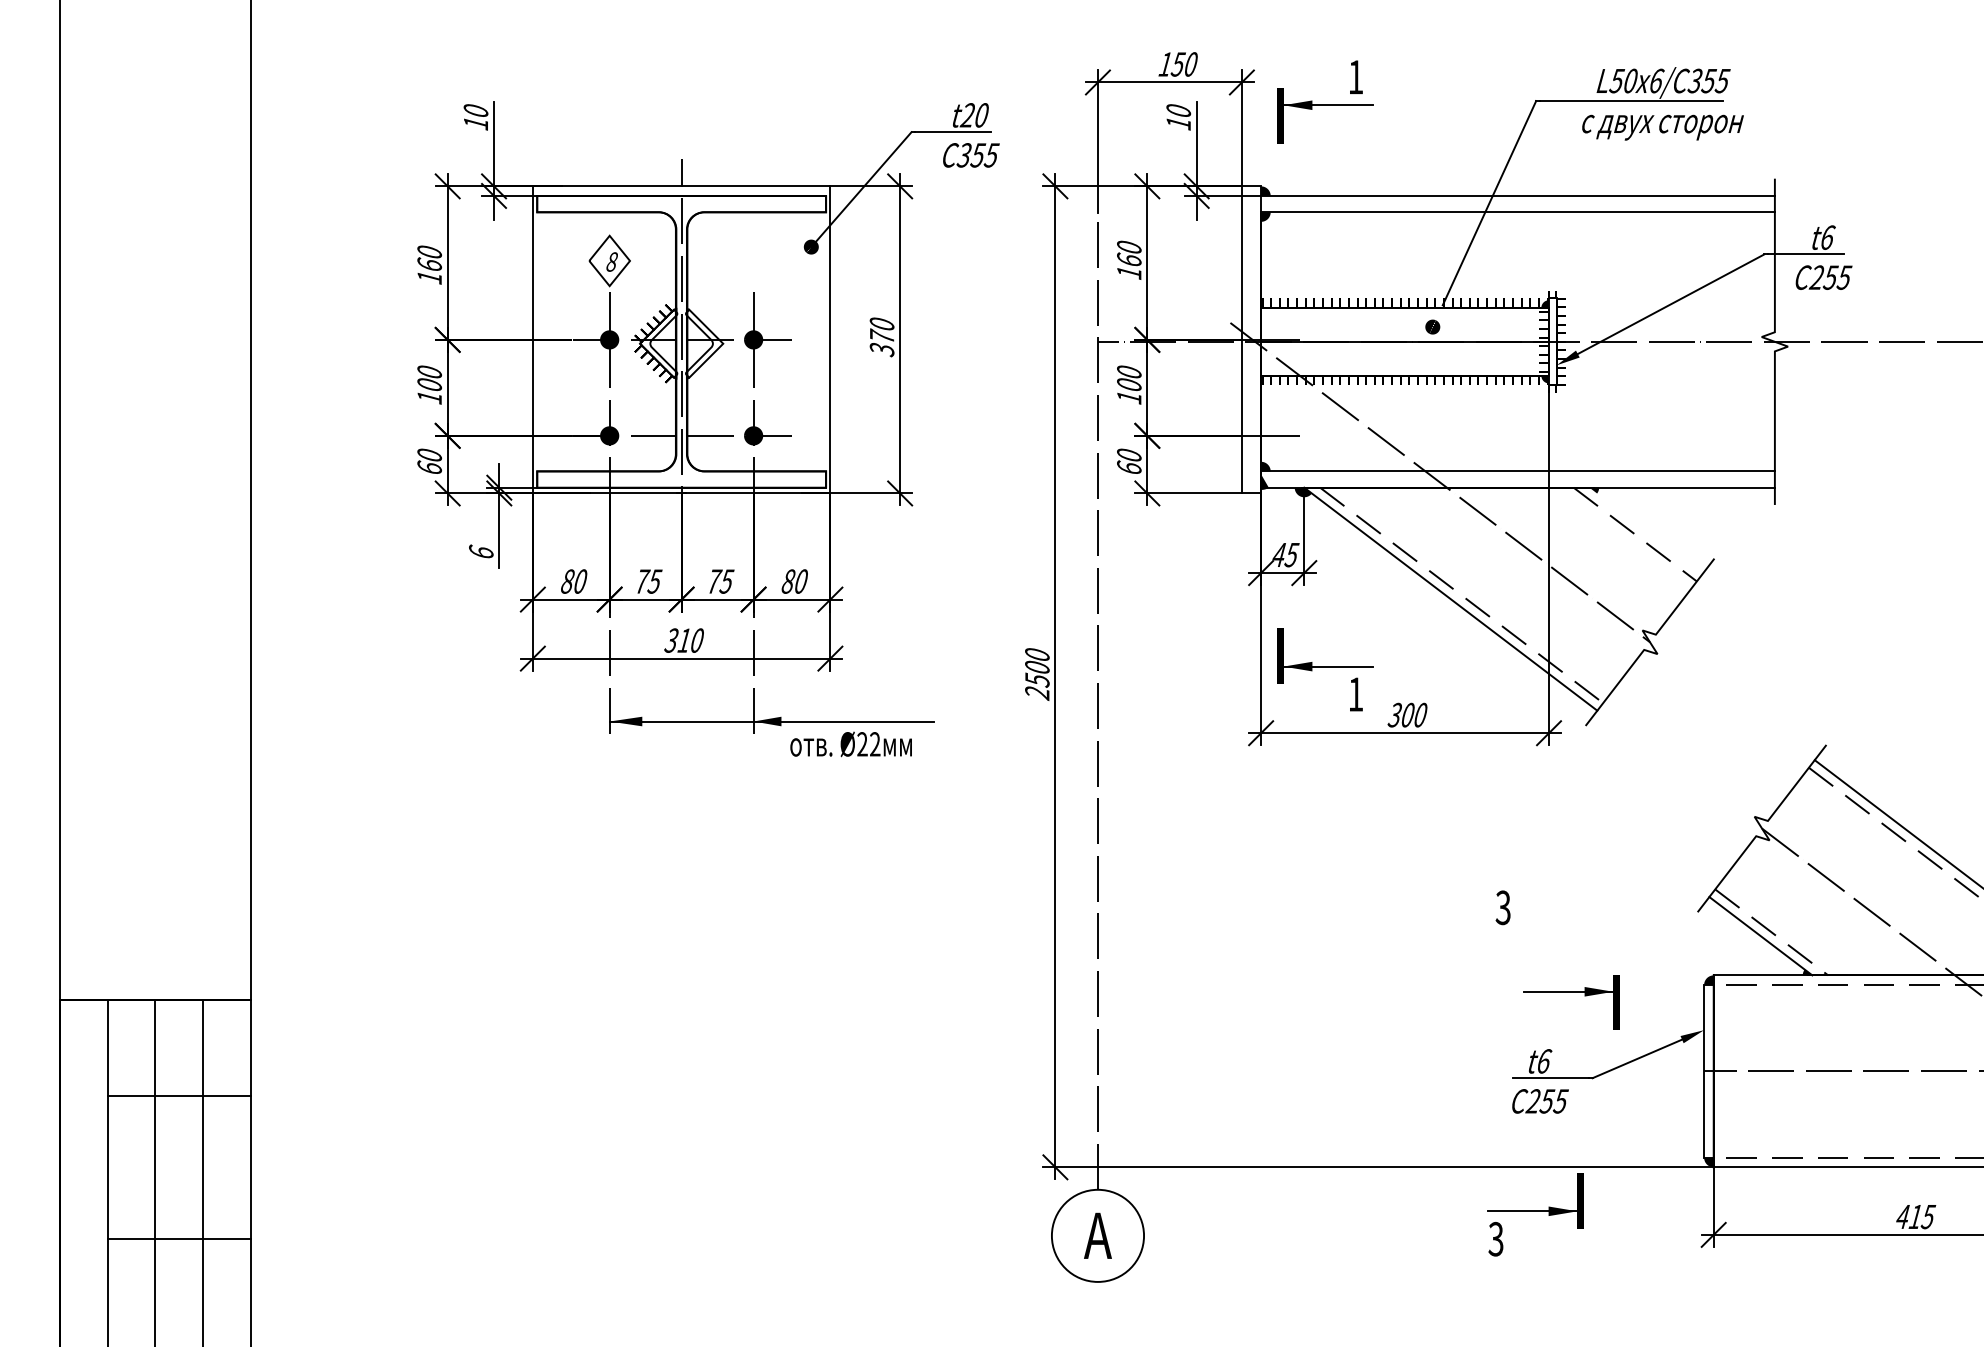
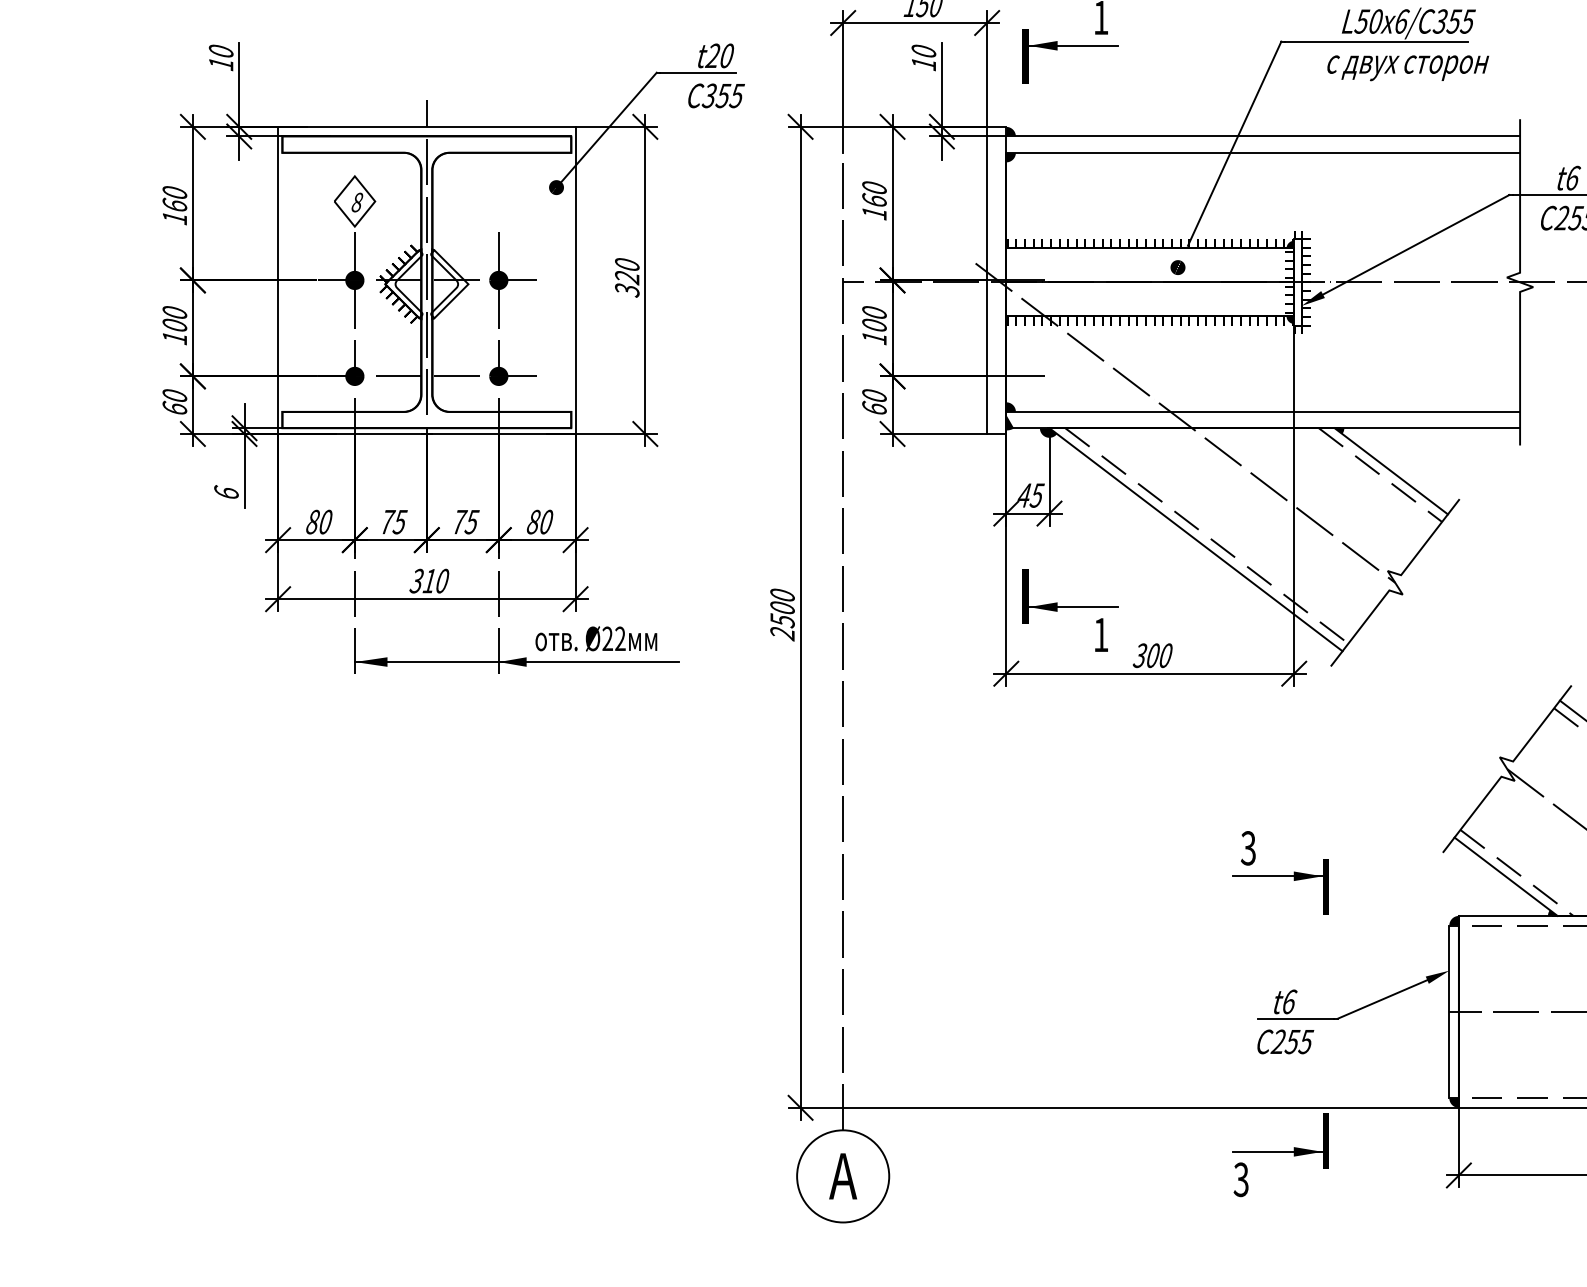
text: (881, 336) -> (626, 277), 370 -> 320
line: (1645, 530) -> (1390, 471), added
text: (850, 744) -> (595, 639), moved
part: (1571, 992) -> (1280, 877), moved

